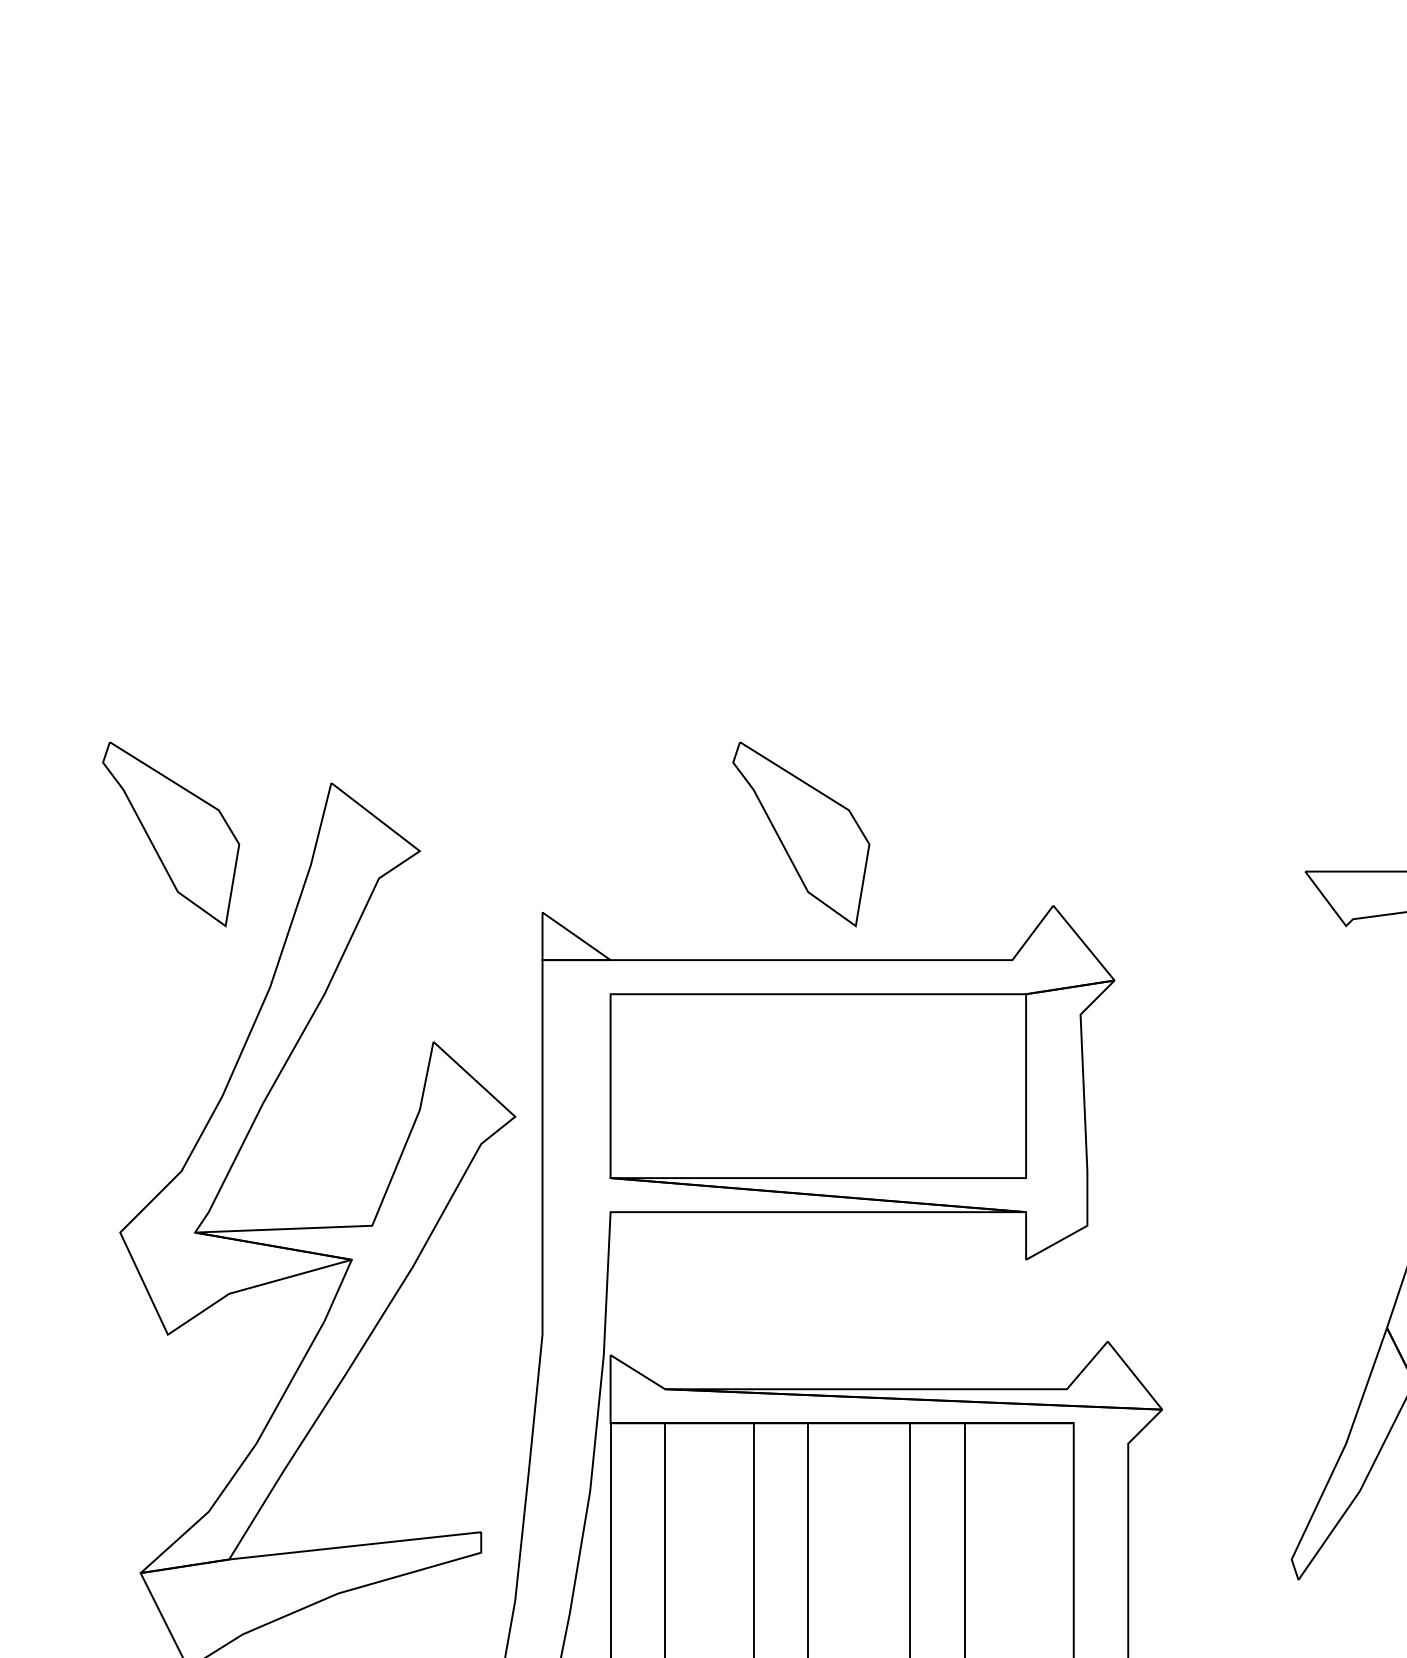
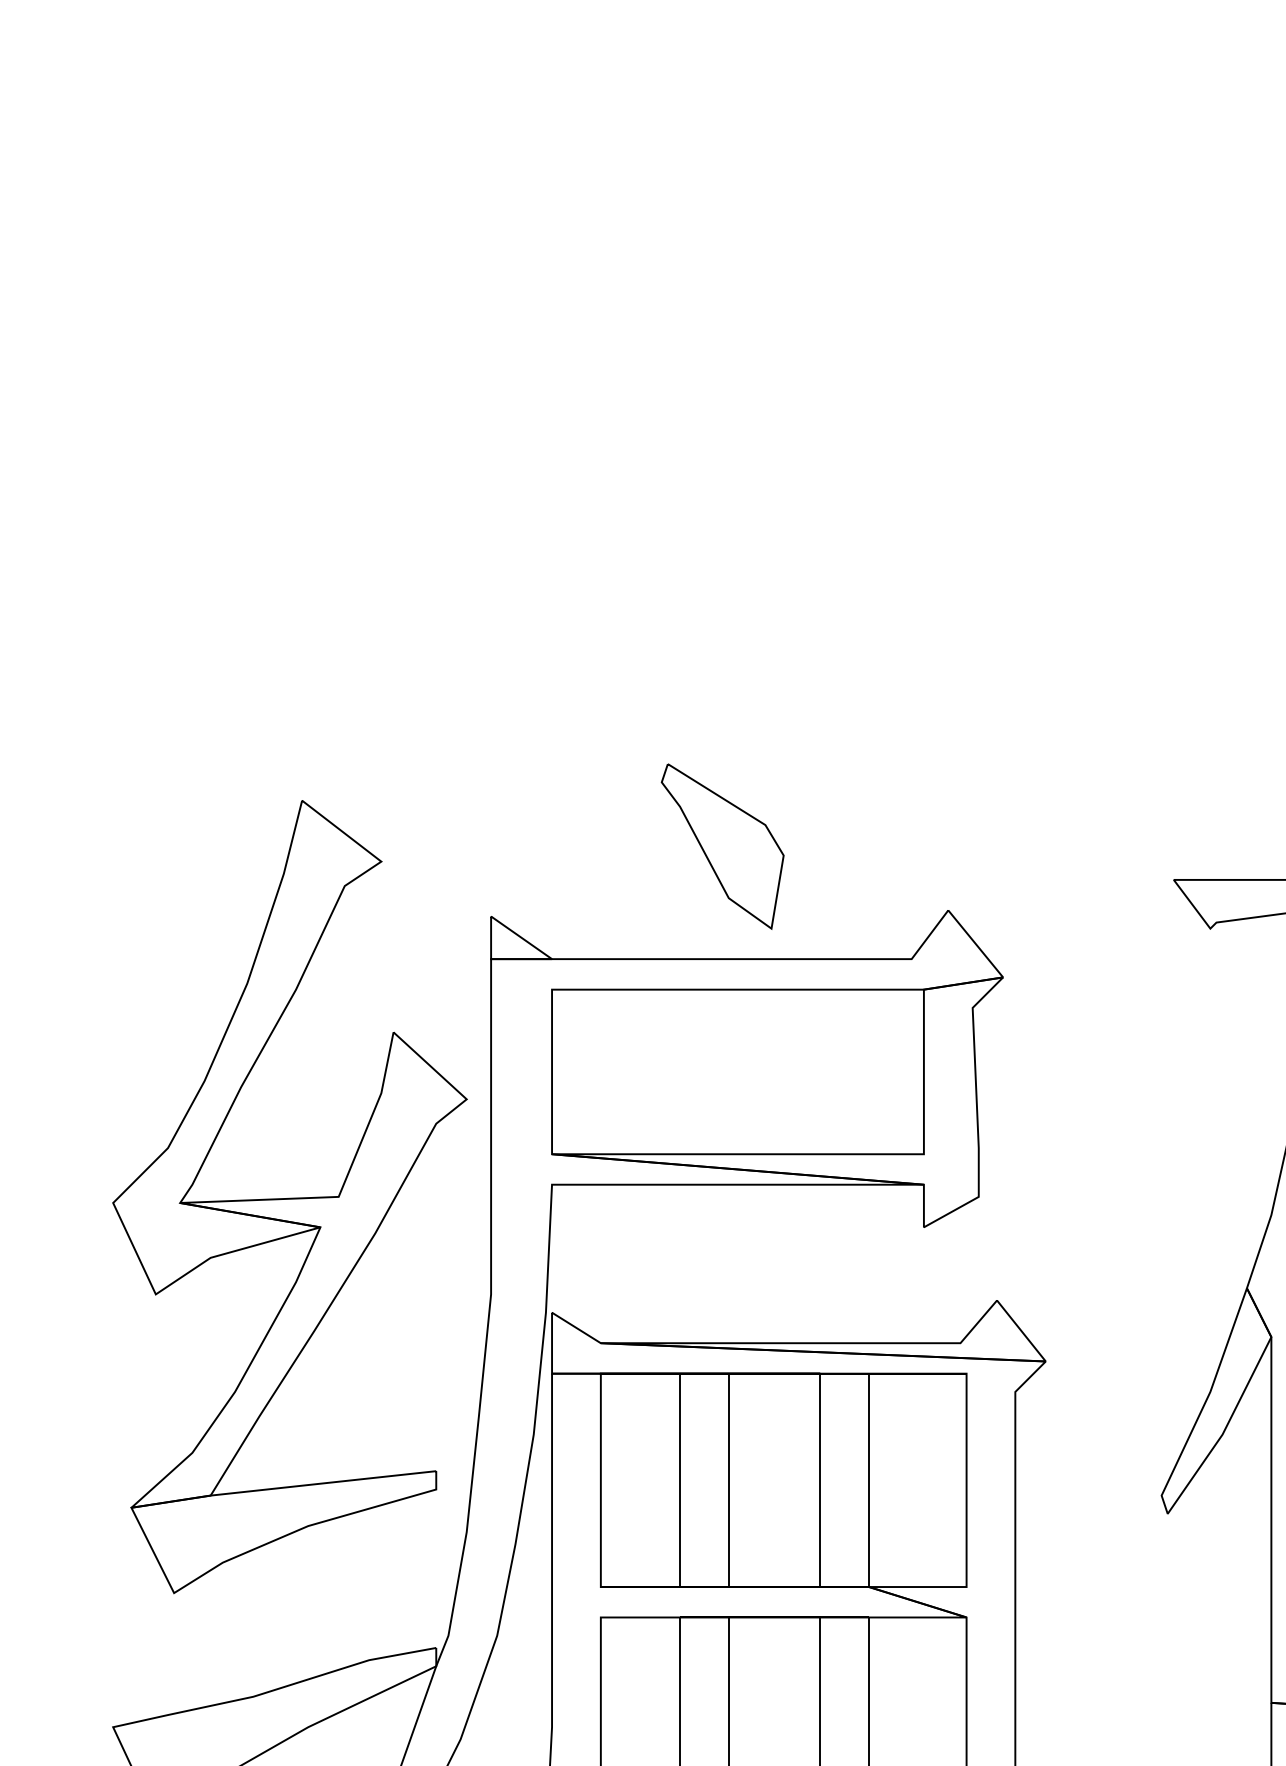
part: (170, 834) -> (158, 846), removed

